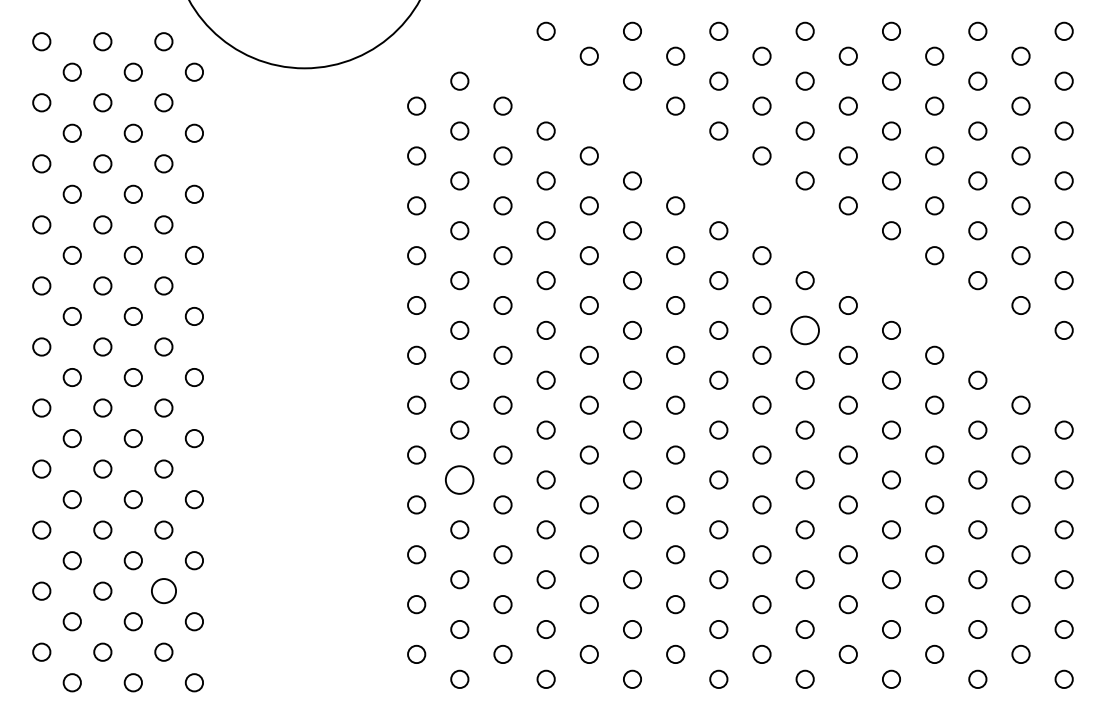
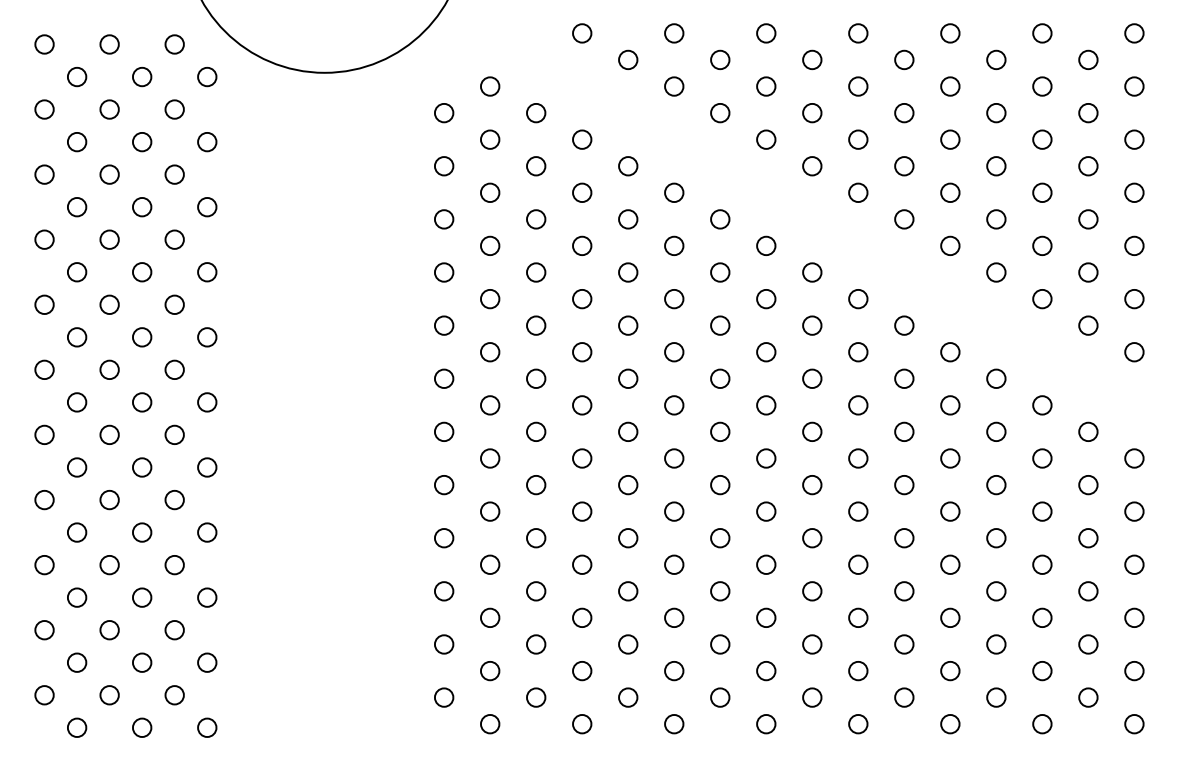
circle: (805, 330) -> (858, 352), size x0.62
circle: (460, 479) -> (490, 511), size x0.62
circle: (163, 591) -> (174, 630), size x0.71

